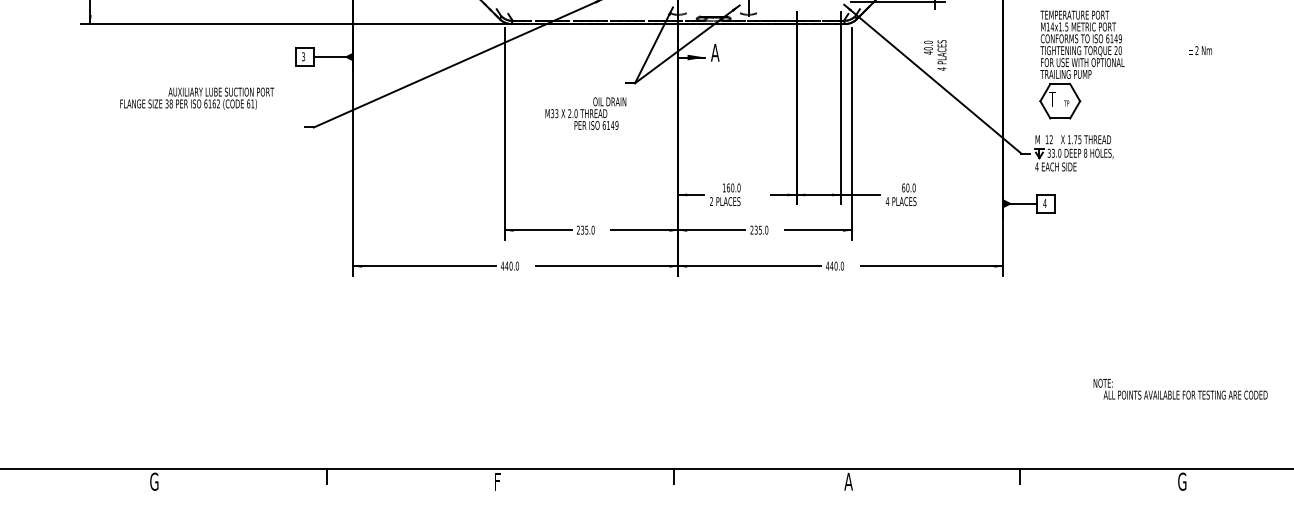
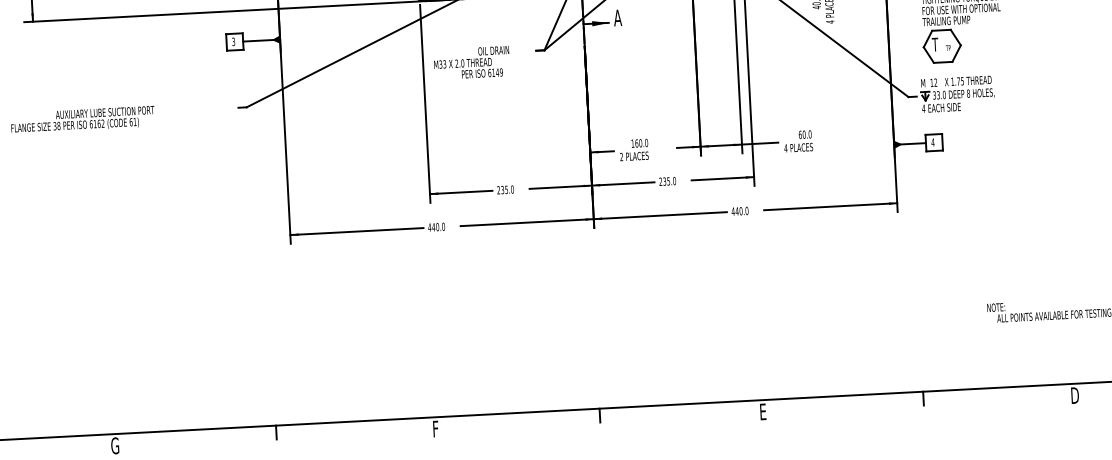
text: (197, 98) -> (83, 119), moved
text: (585, 113) -> (471, 62), moved
text: (848, 481) -> (763, 411), A -> E
text: (1182, 481) -> (1075, 395), G -> D

